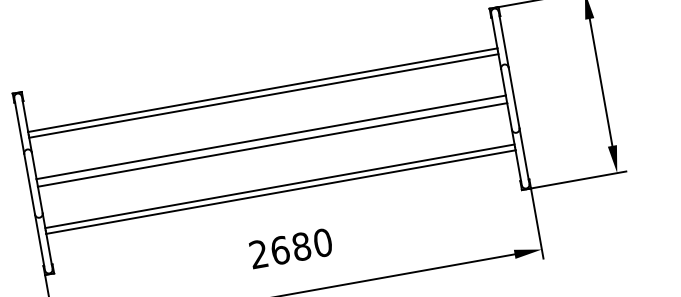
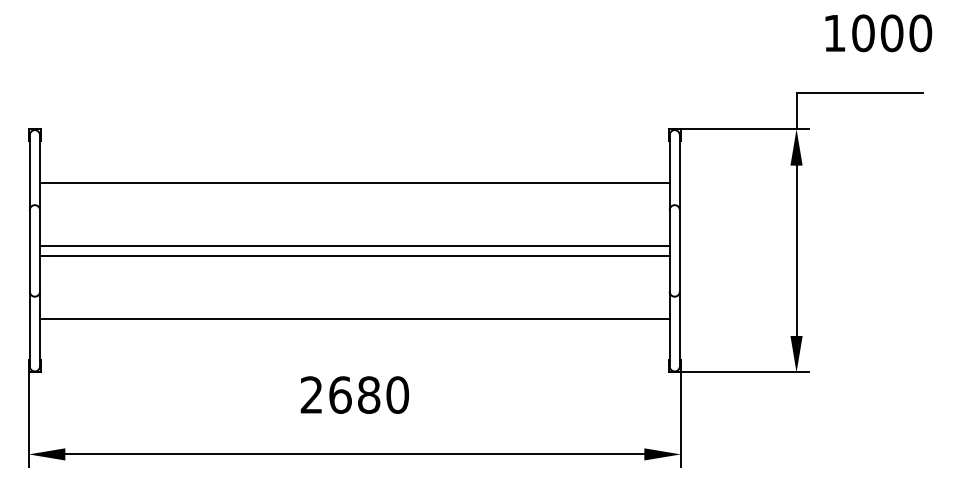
line: (263, 96) -> (354, 190), removed
line: (279, 186) -> (354, 311), removed

